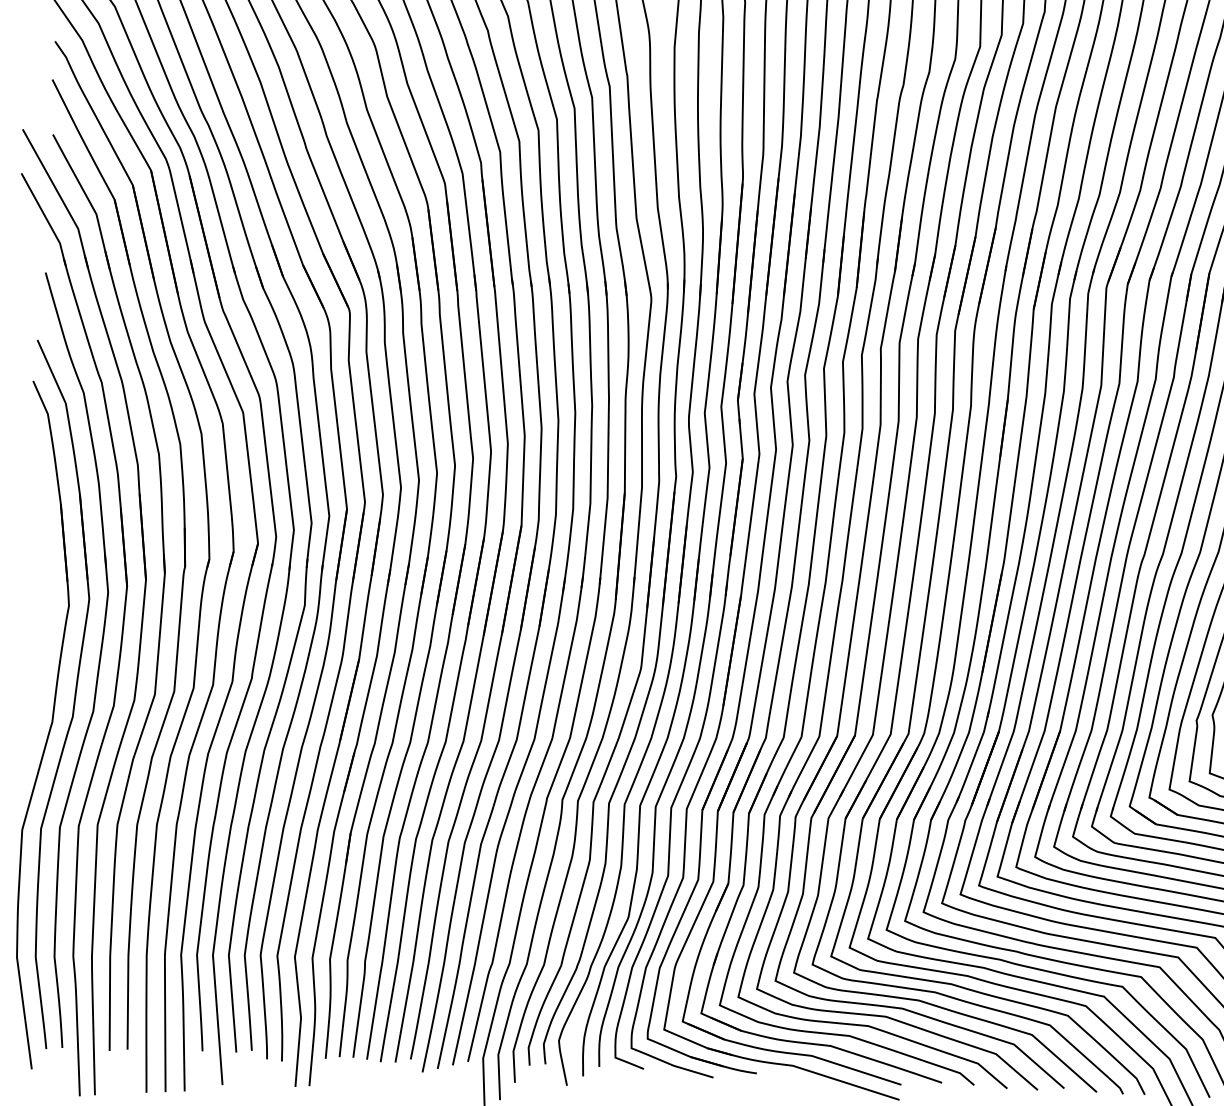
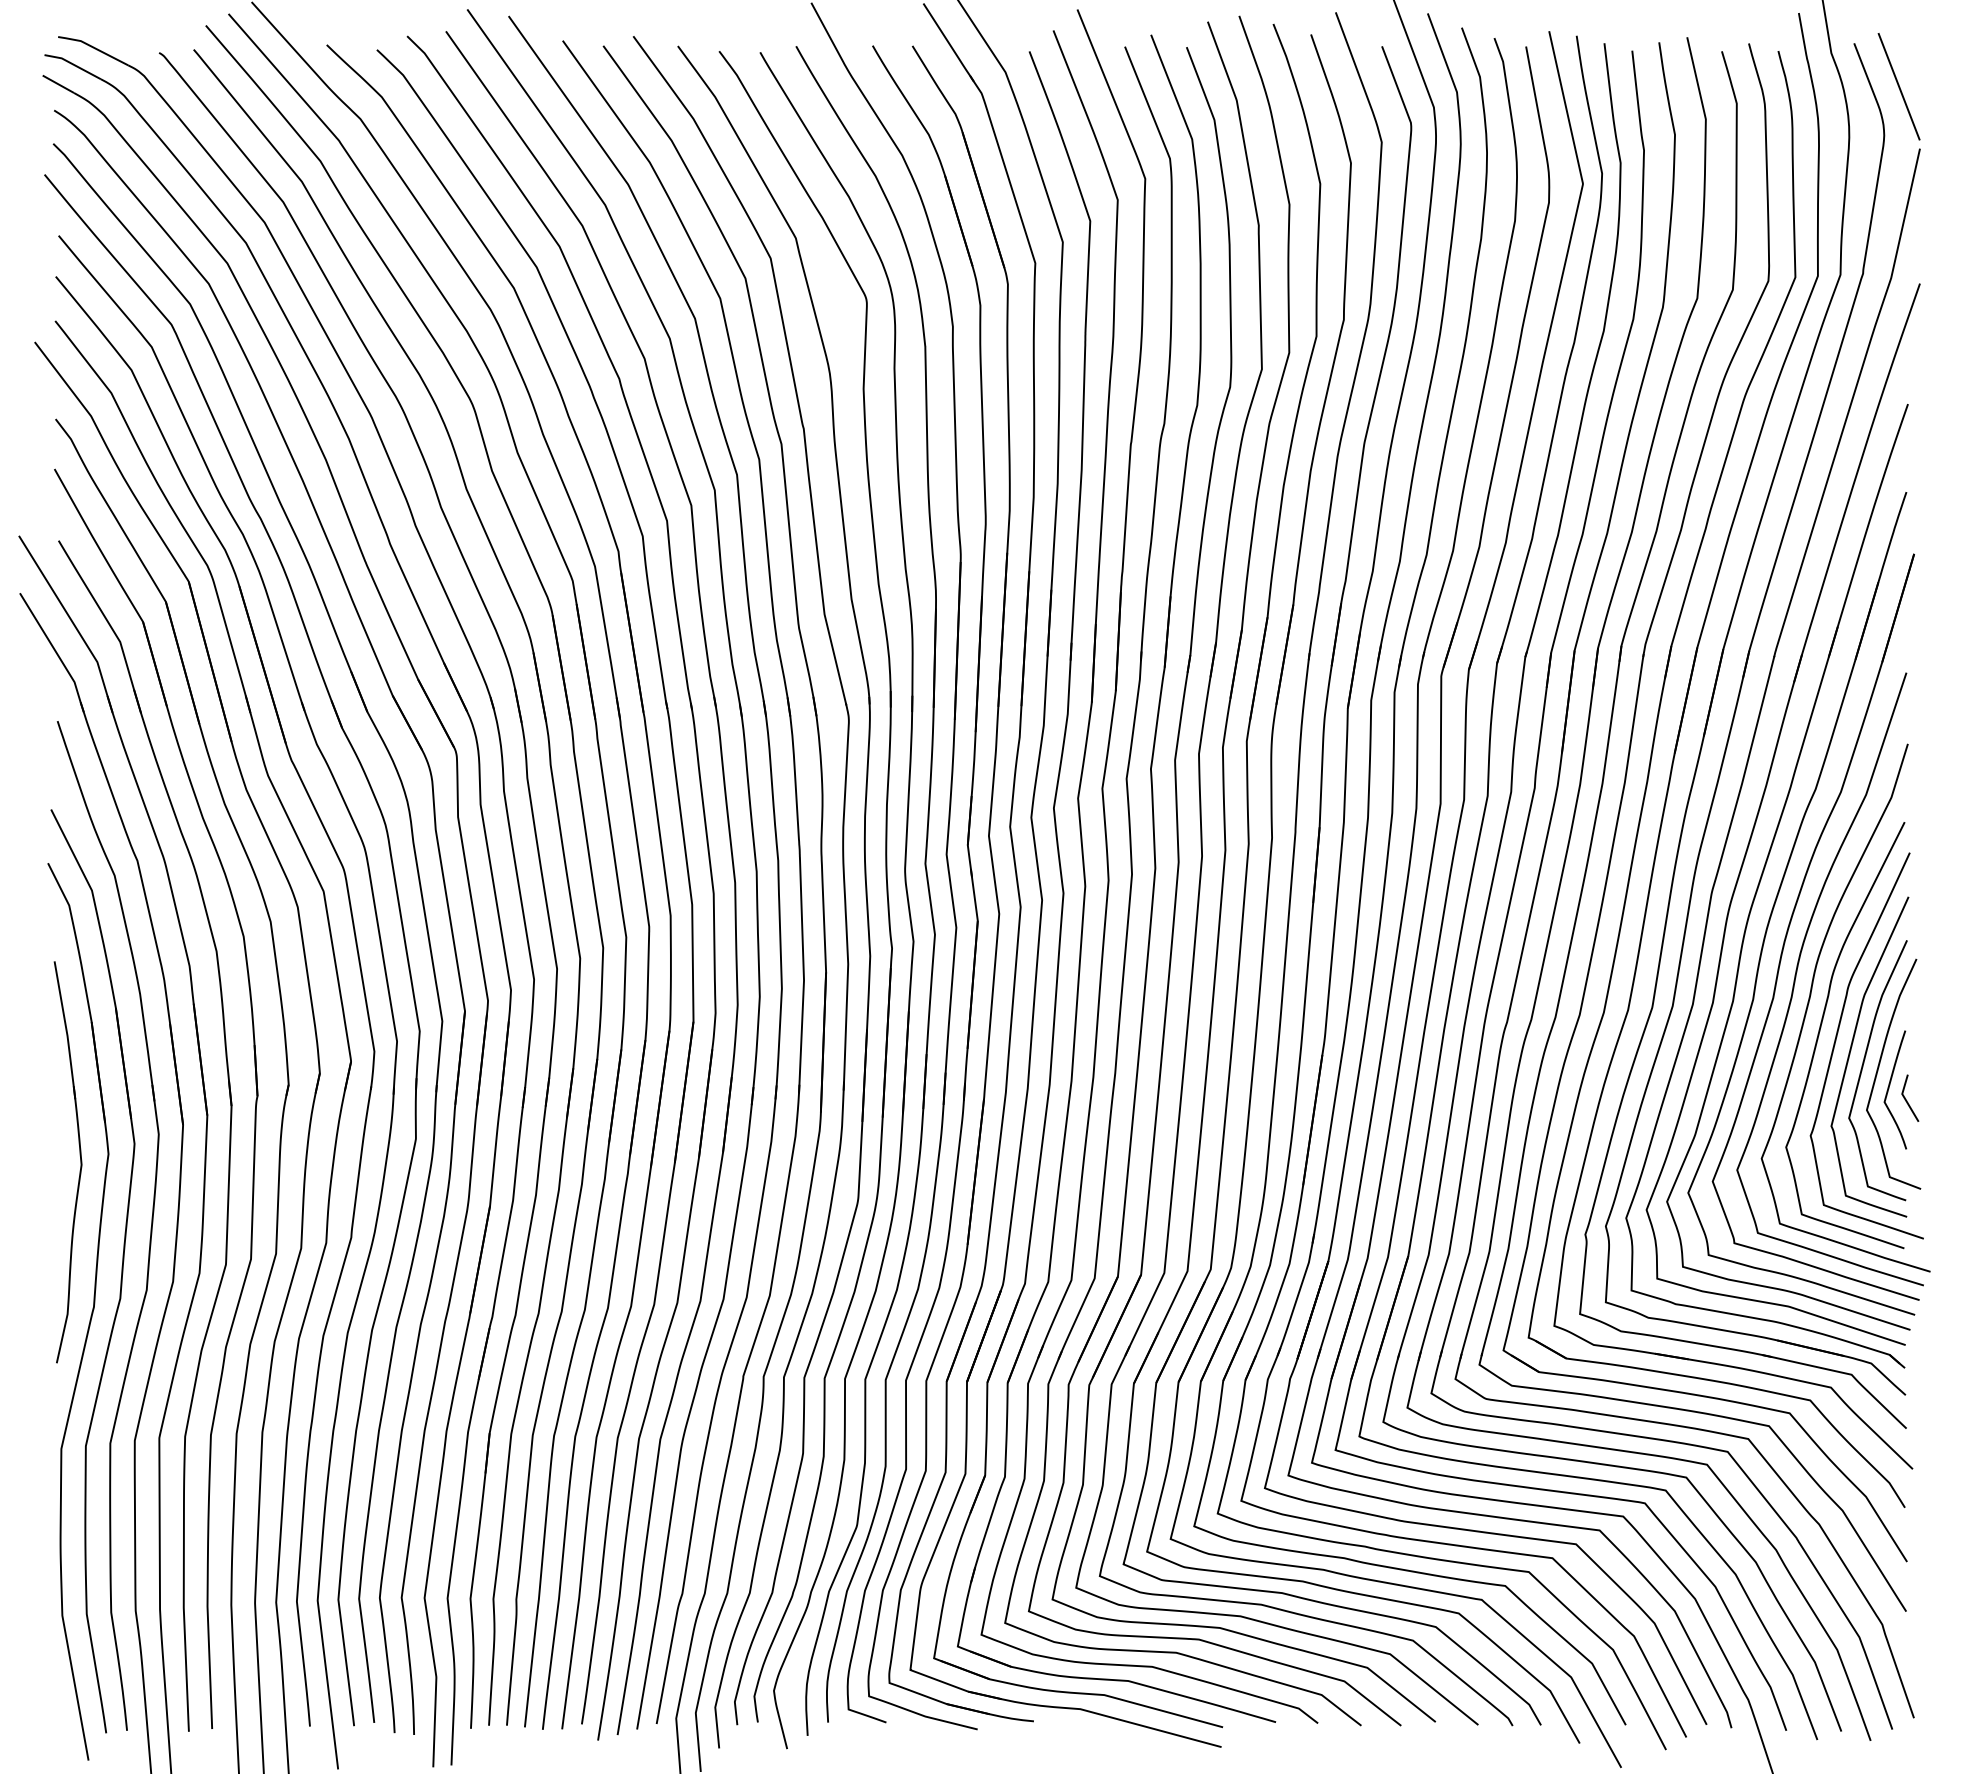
part: (47, 611) -> (80, 1162), added

